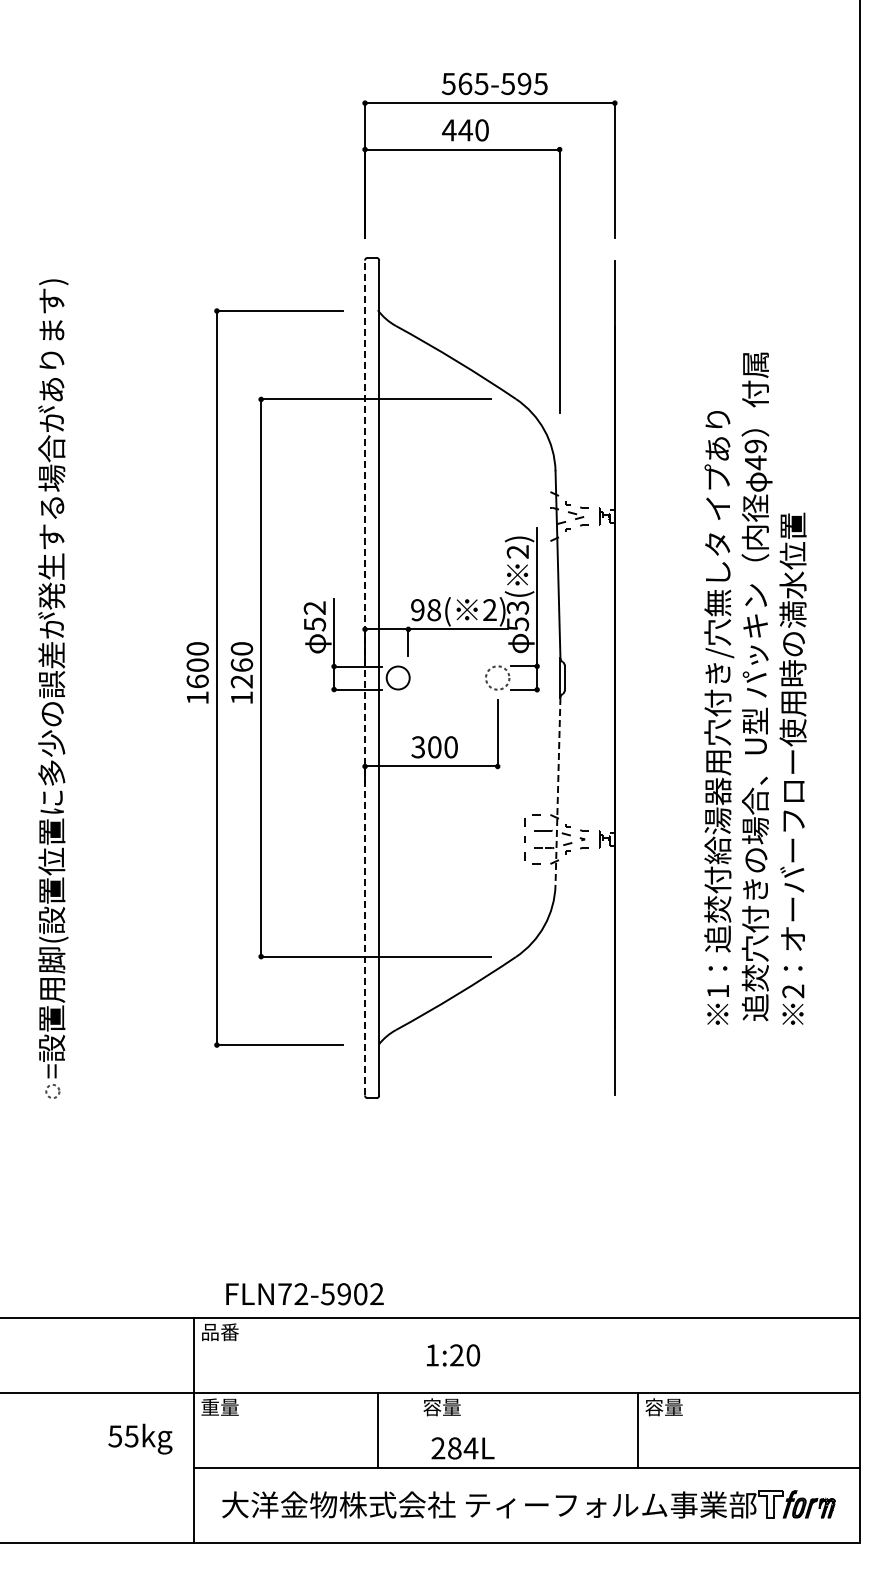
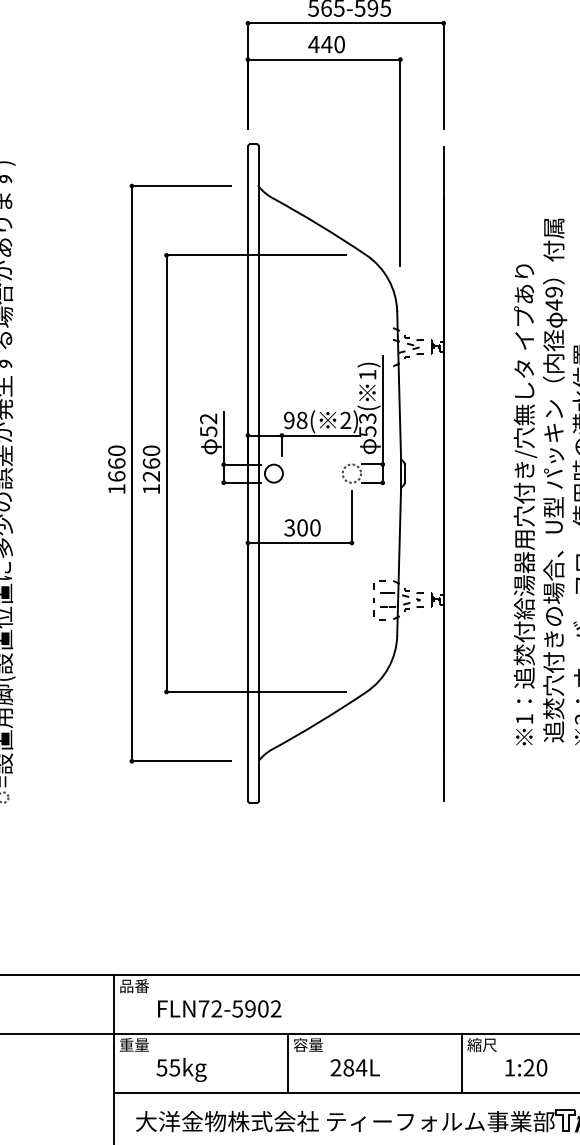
text: (517, 551) -> (367, 374), 2) -> 1)
text: (197, 664) -> (116, 463), 1600 -> 1660
line: (365, 677) -> (248, 473), dashed -> solid
line: (557, 791) -> (398, 562), dashed -> solid
text: (304, 1294) -> (219, 1009), moved
text: (453, 1355) -> (526, 1067), moved
text: (663, 1407) -> (481, 1045), 容量 -> 縮尺
line: (378, 1430) -> (288, 1063), moved
text: (140, 1438) -> (181, 1069), moved
text: (462, 1448) -> (354, 1067), moved

